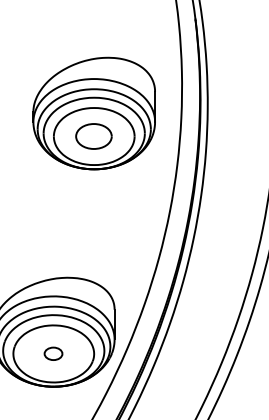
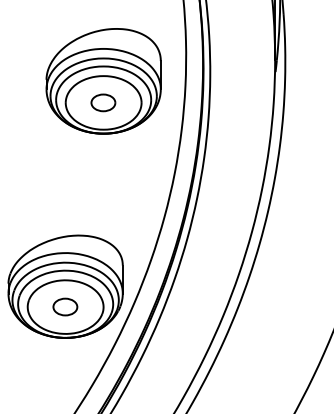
part: (94, 136) -> (103, 102), size x0.71
part: (53, 353) -> (65, 306), size x1.43

